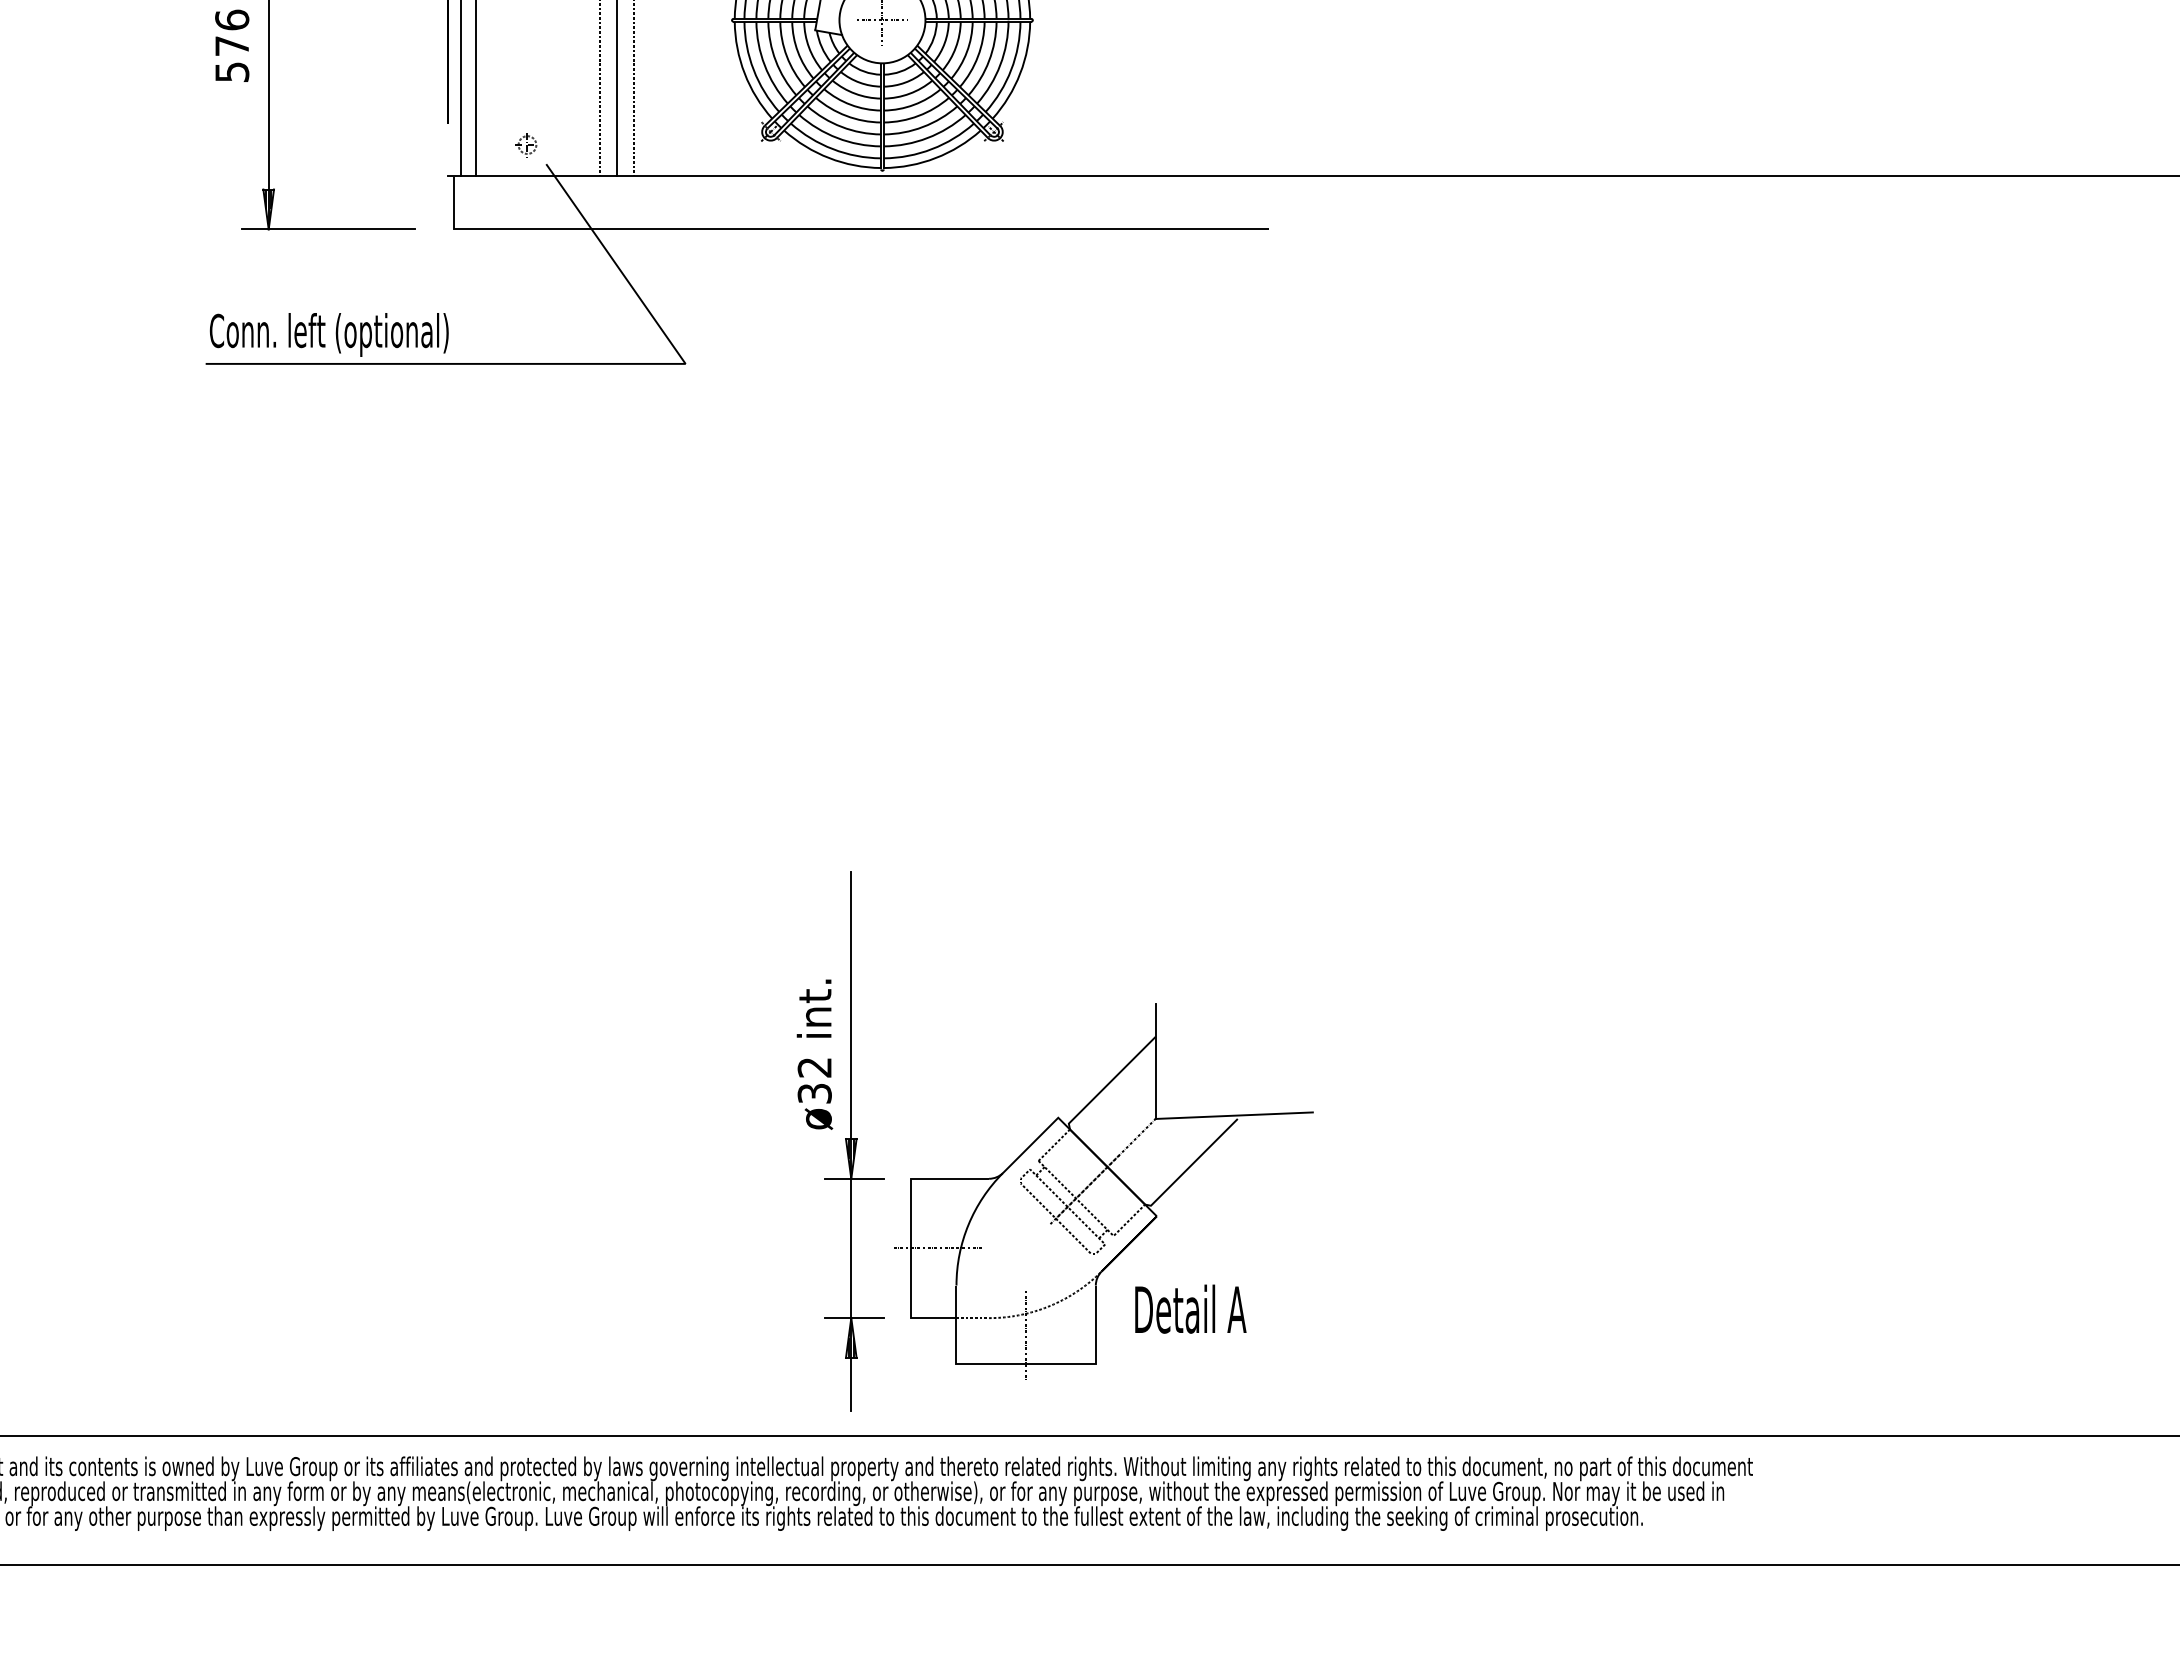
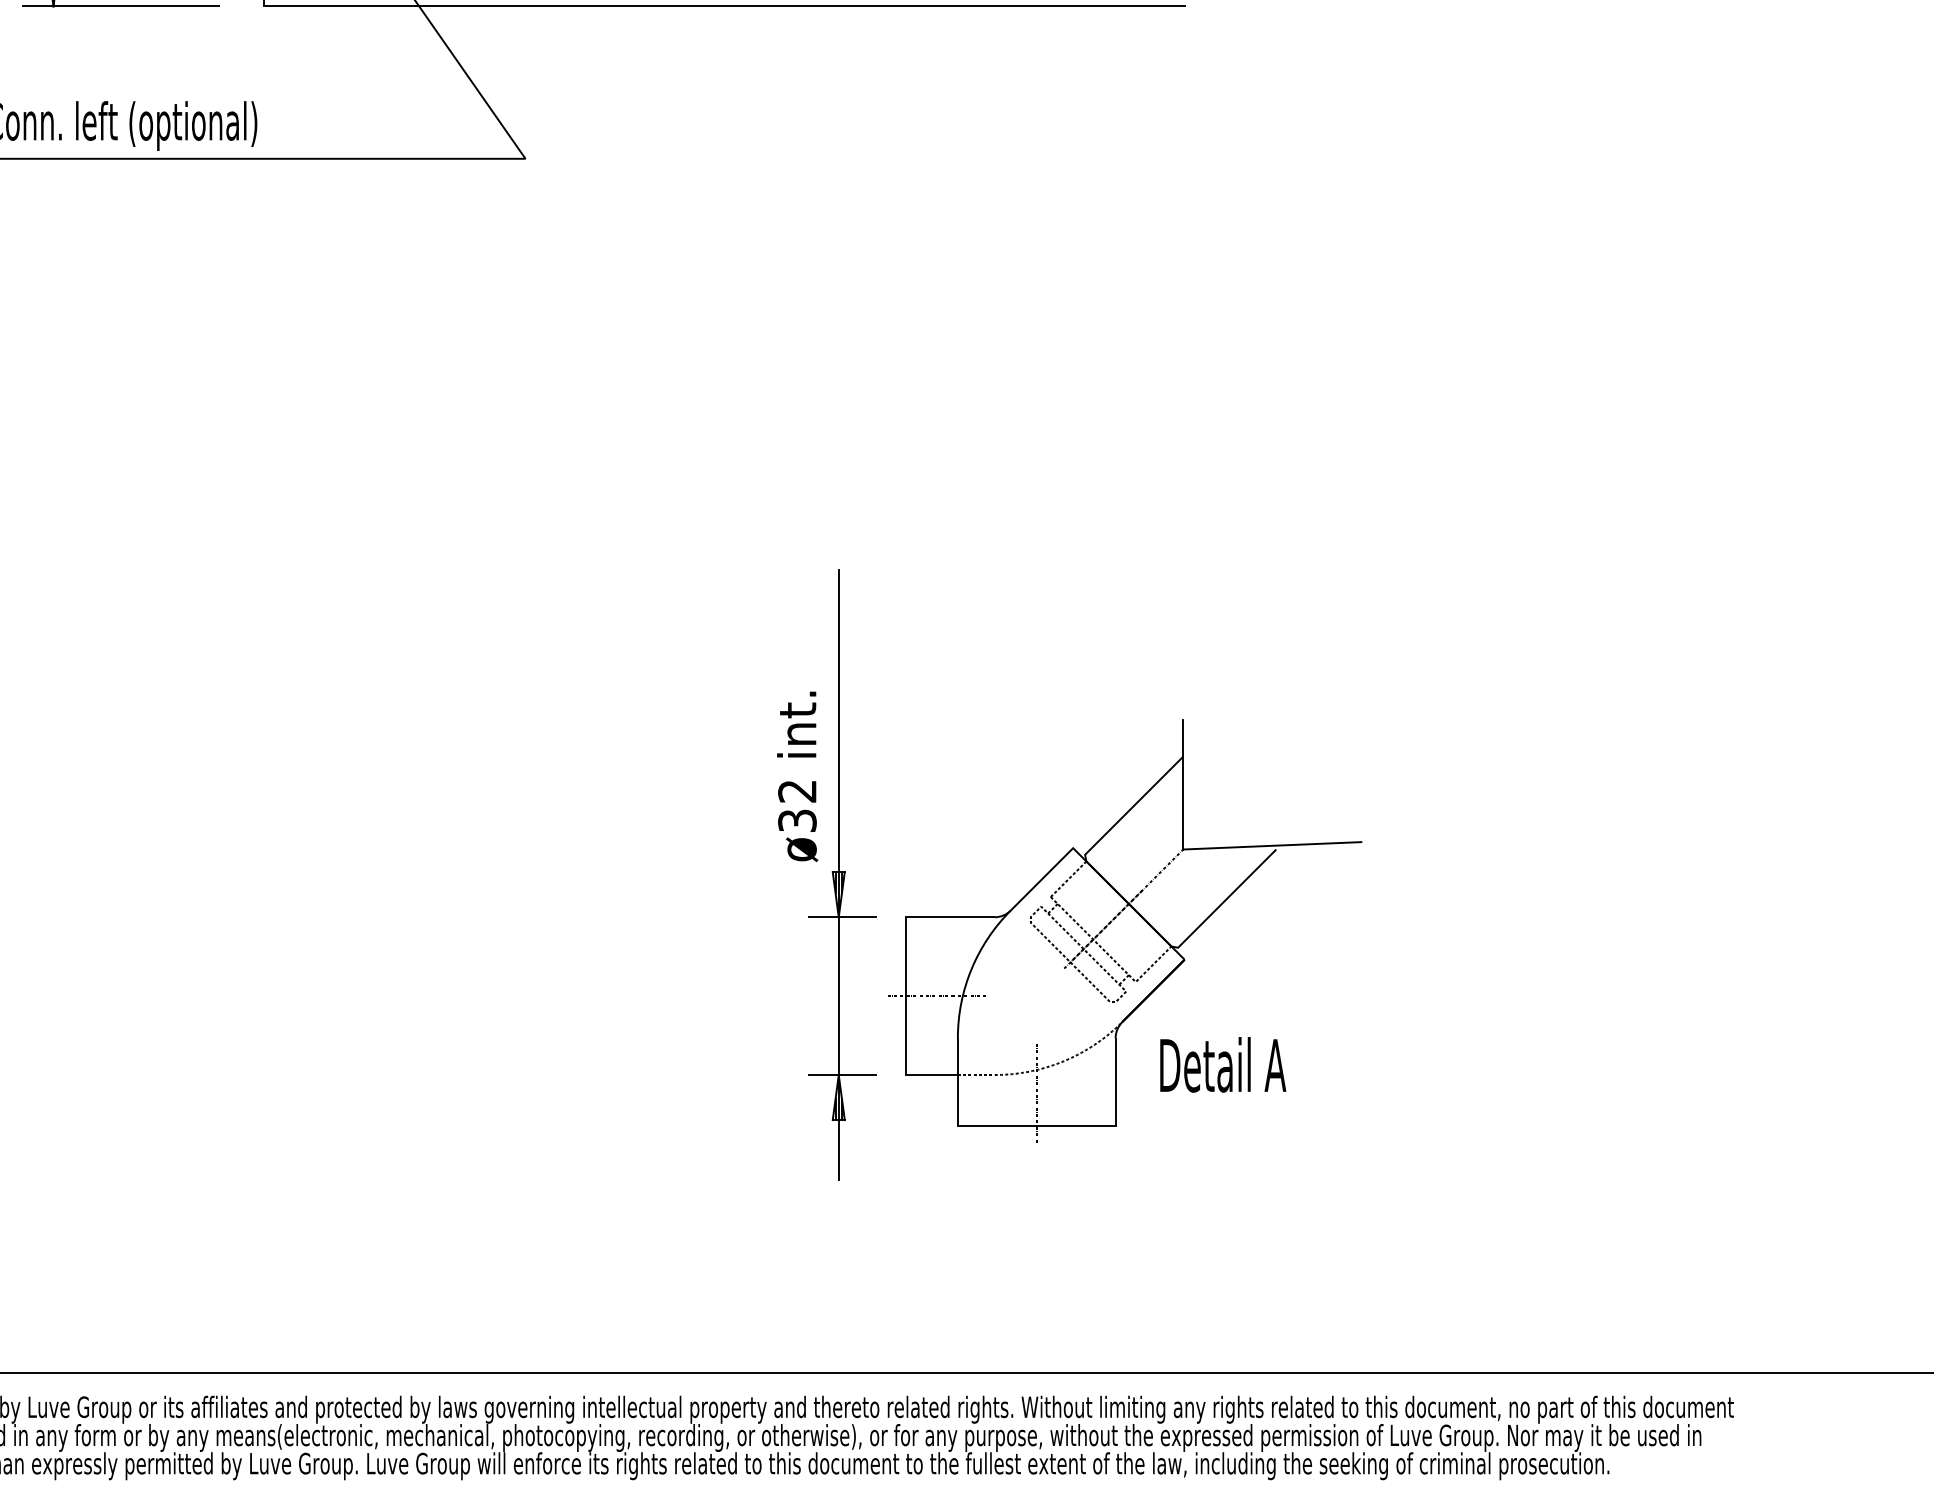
part: (1054, 1141) -> (1068, 875), moved

